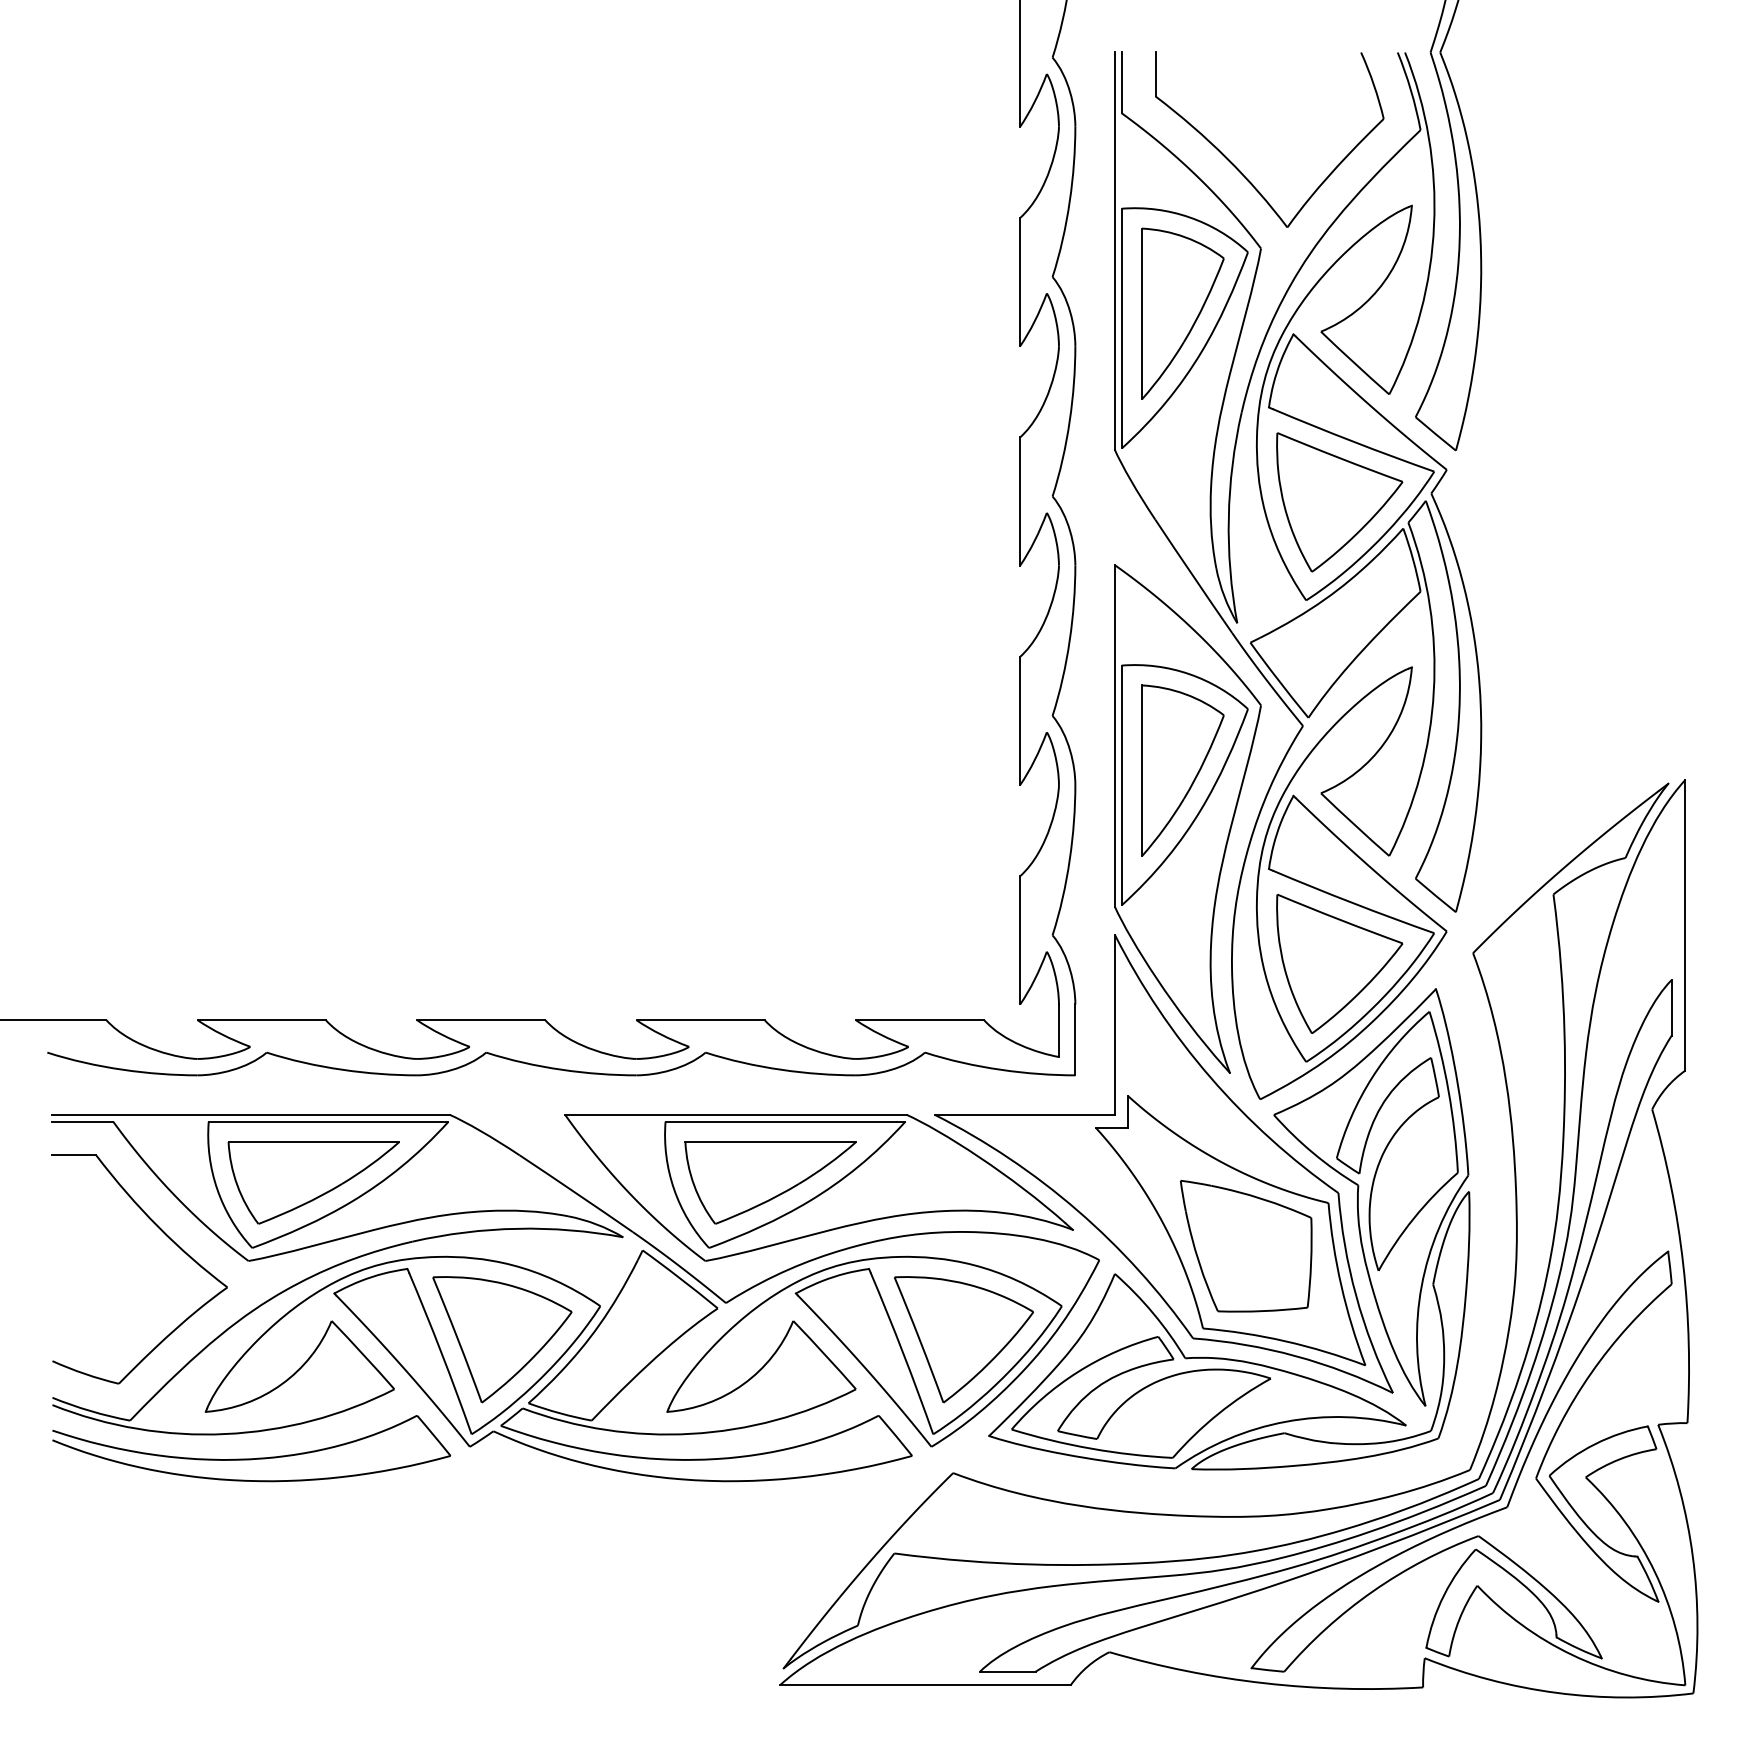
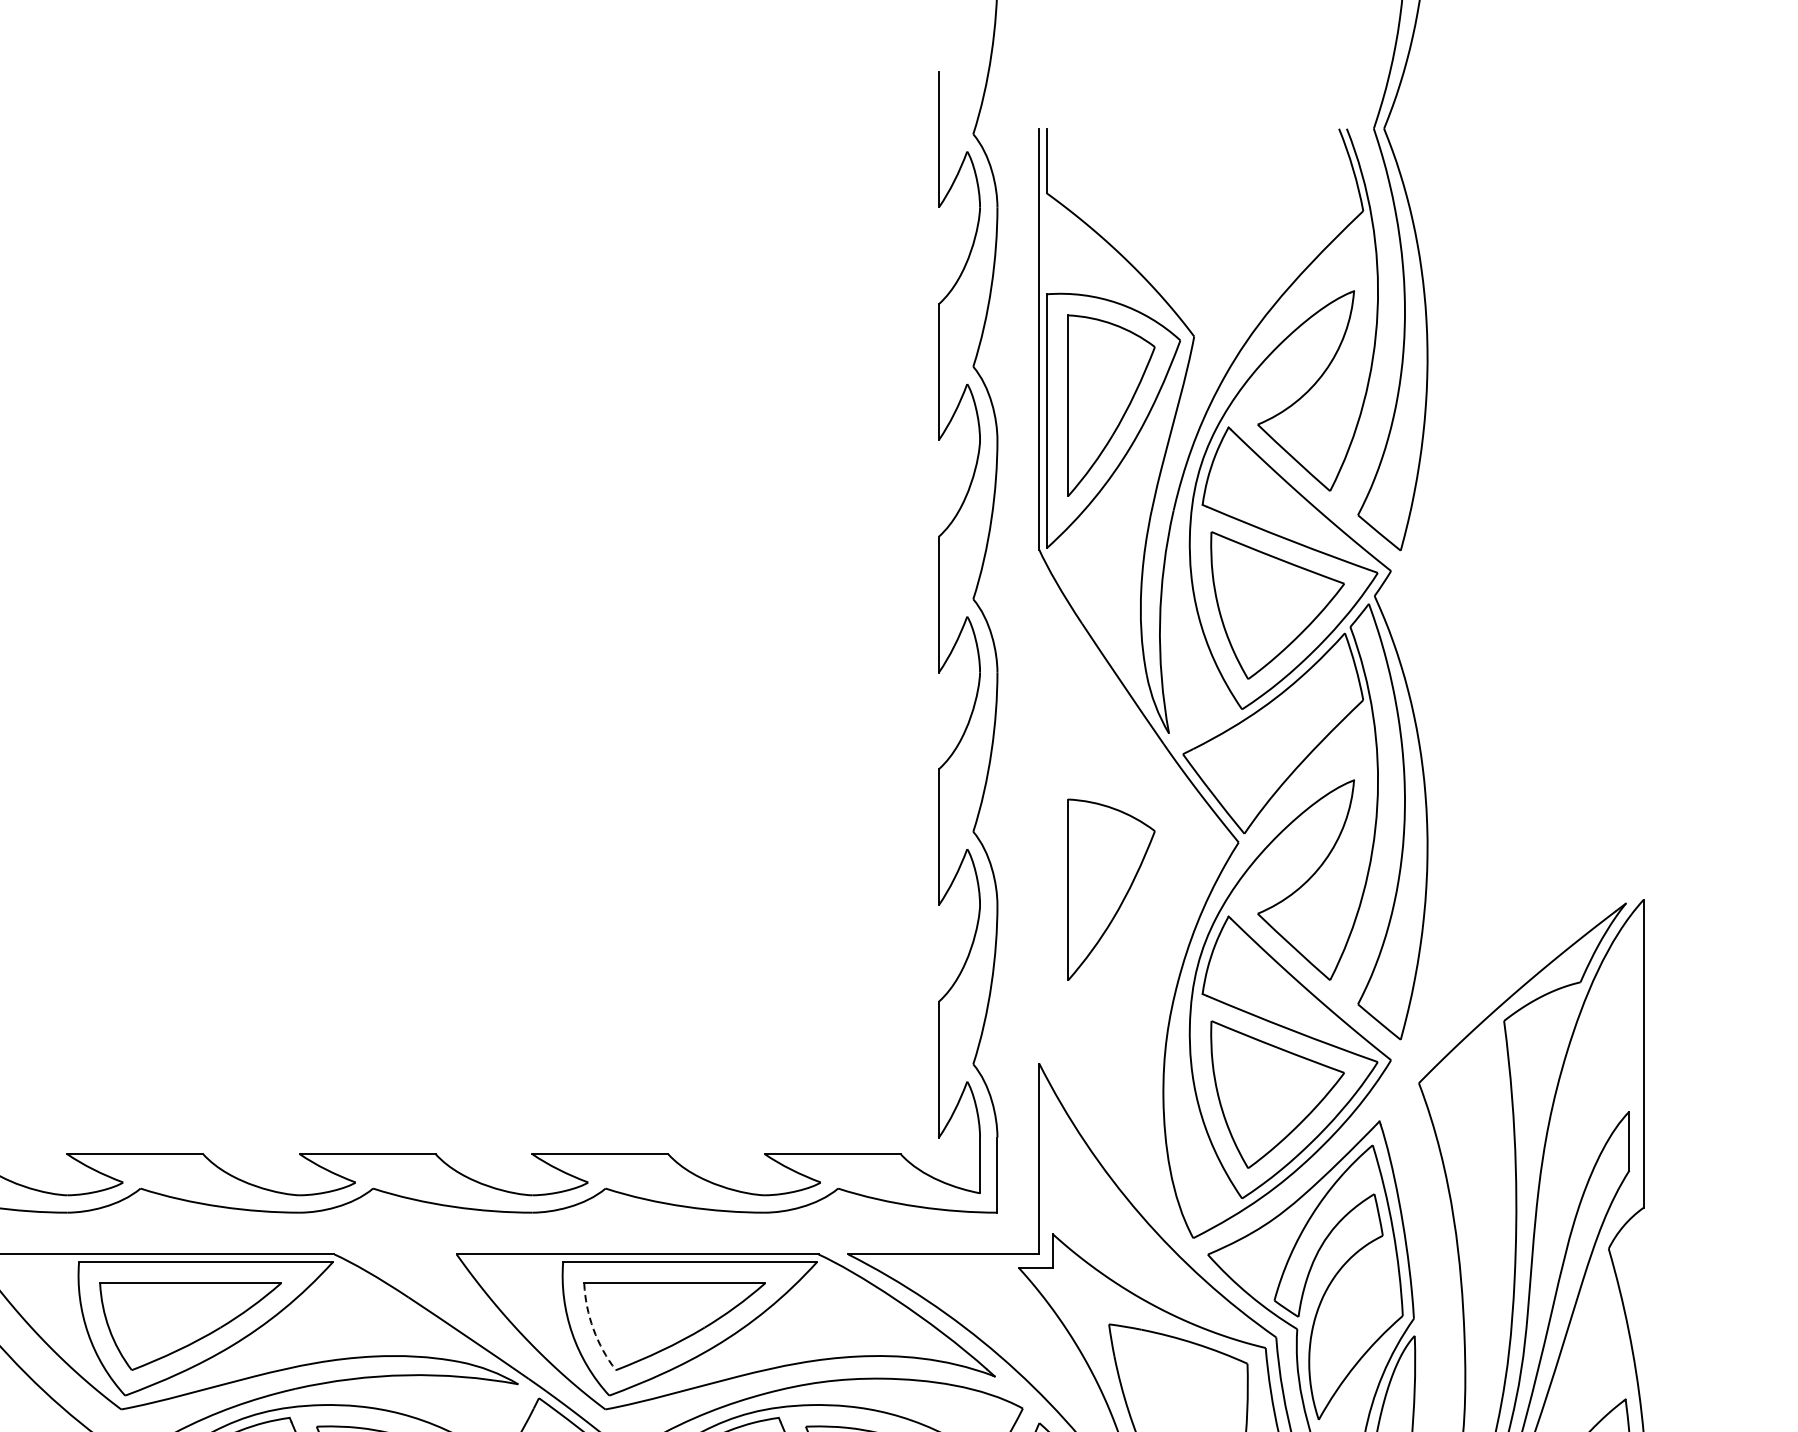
part: (1239, 169) -> (1171, 252), removed
part: (1187, 818) -> (1116, 940), removed
arc: (694, 1185) -> (593, 1329), solid -> dashed

